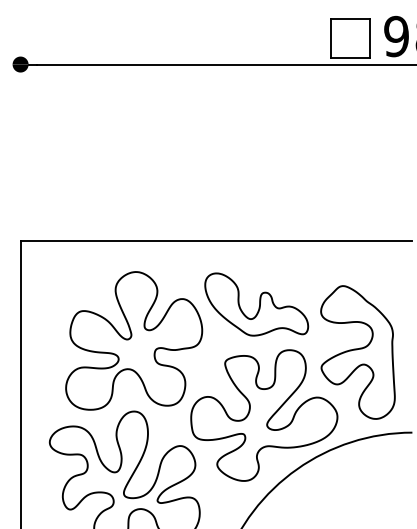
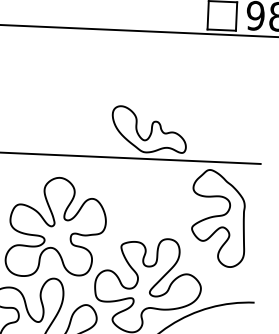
part: (256, 304) -> (149, 129), moved
part: (357, 352) -> (218, 218), moved

